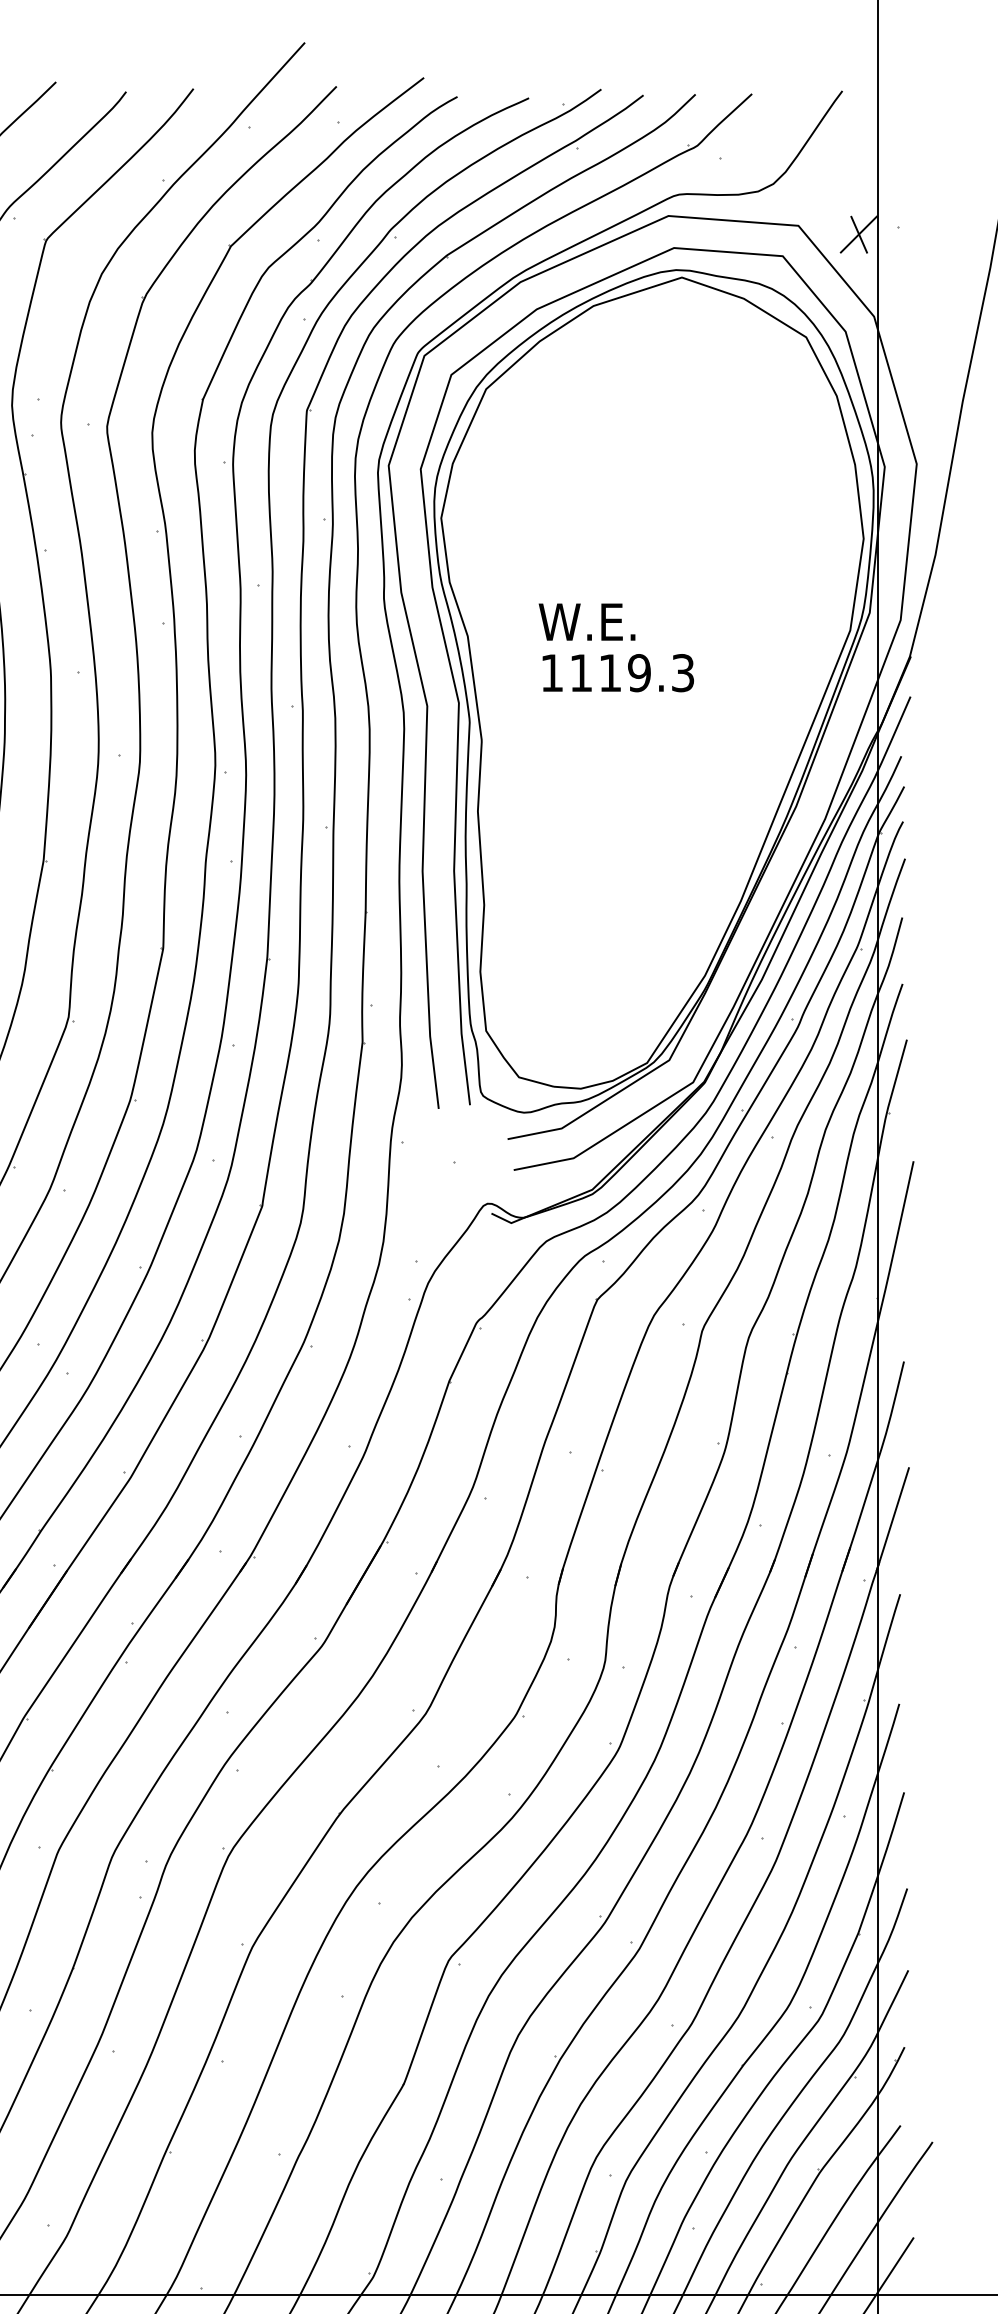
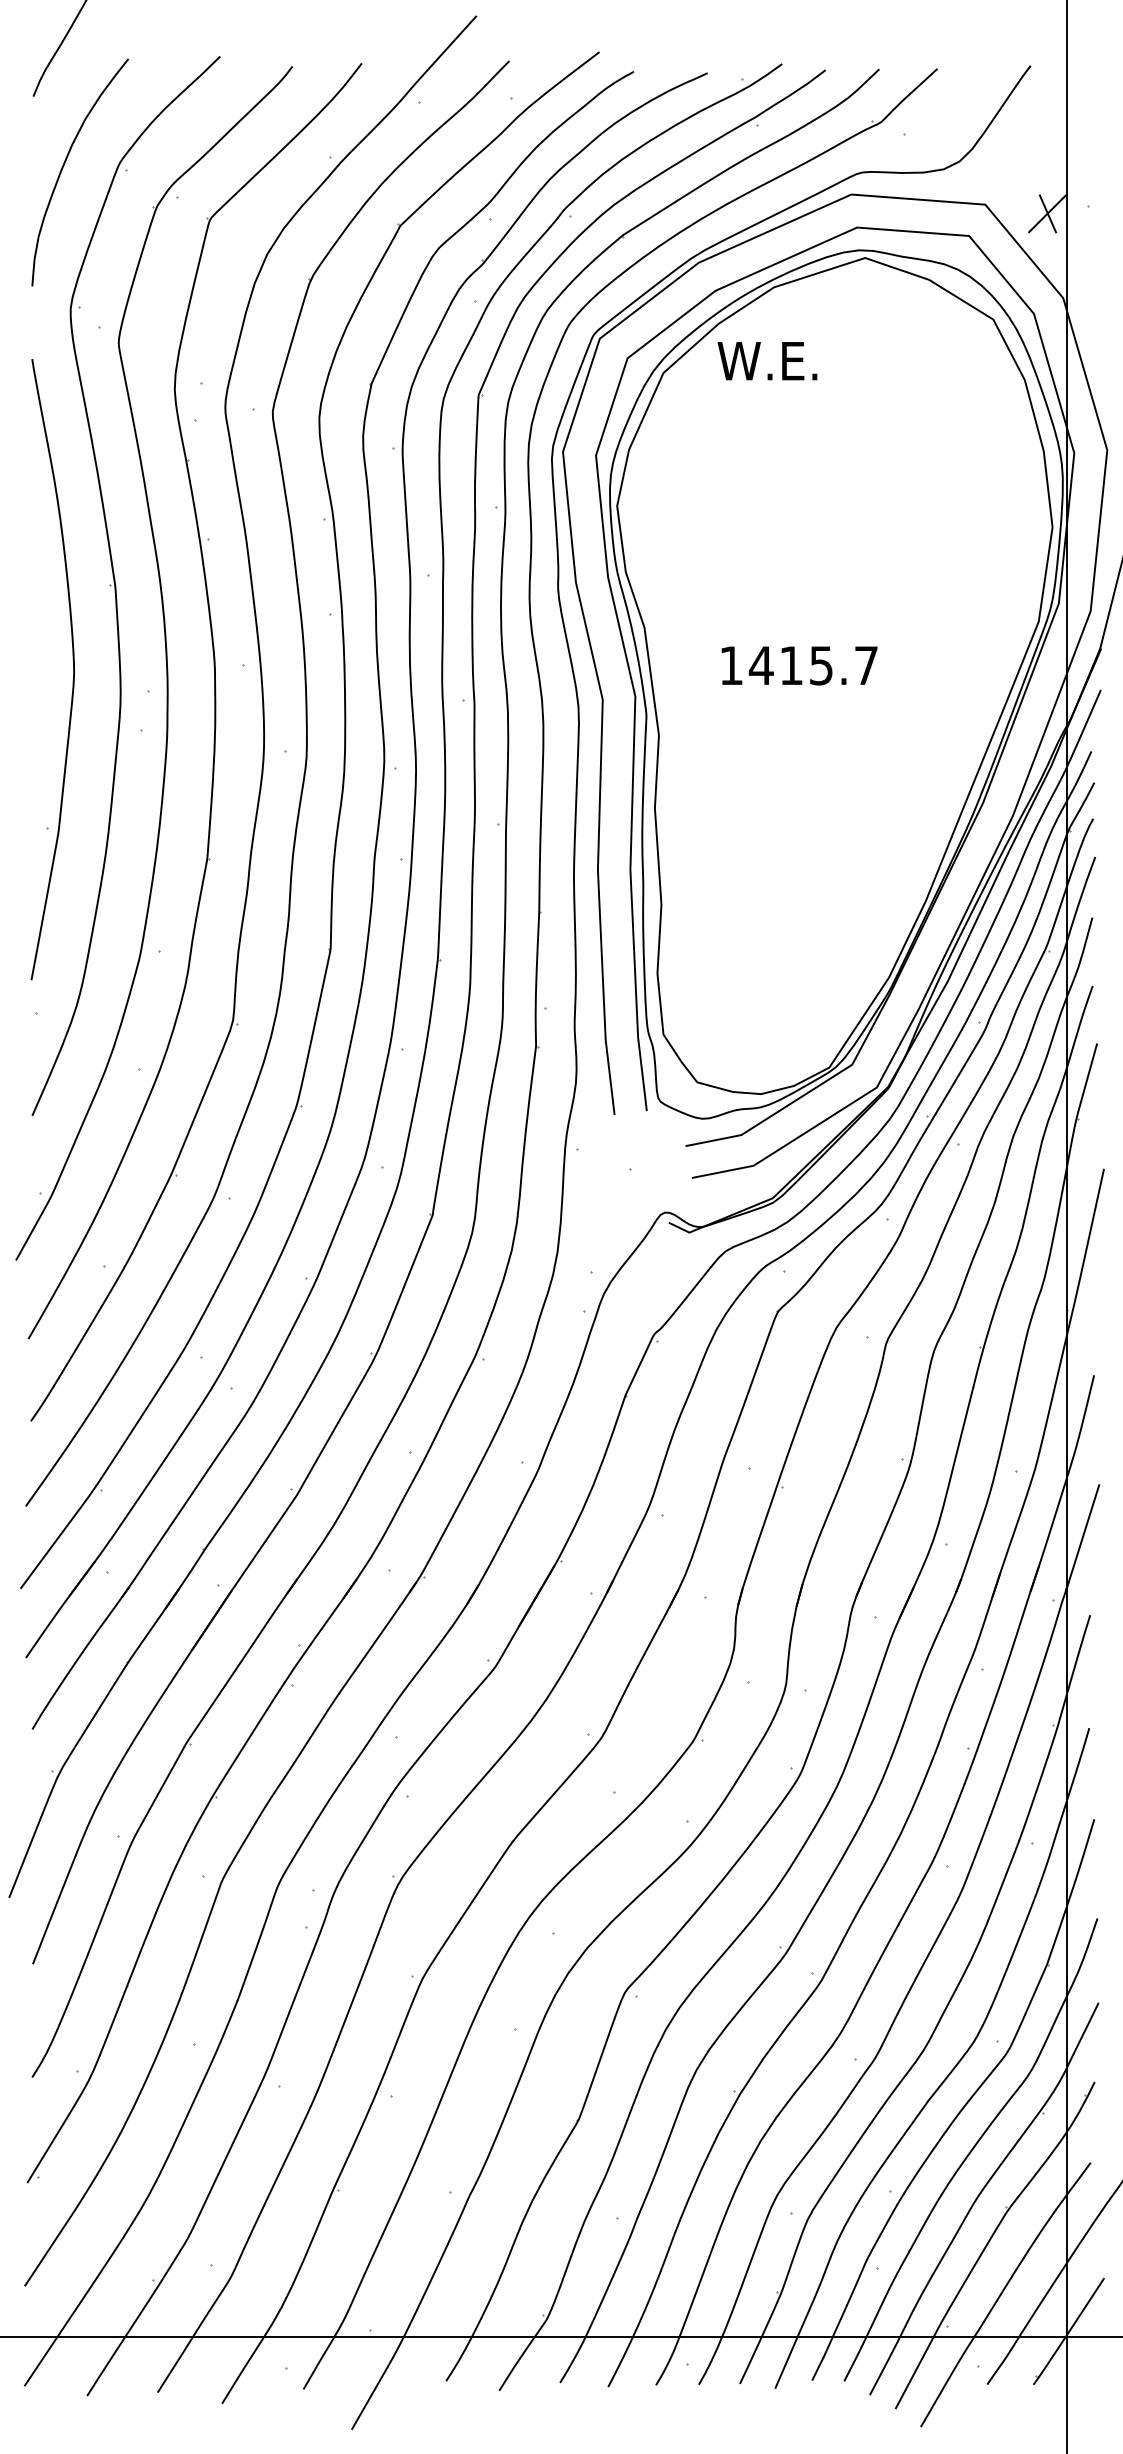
text: (587, 622) -> (767, 361), moved
text: (630, 672) -> (812, 665), 1119.3 -> 1415.7

